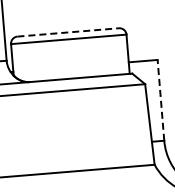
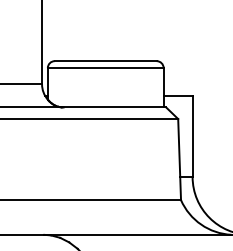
line: (67, 32) -> (105, 61), dashed -> solid
line: (160, 100) -> (192, 136), dashed -> solid

